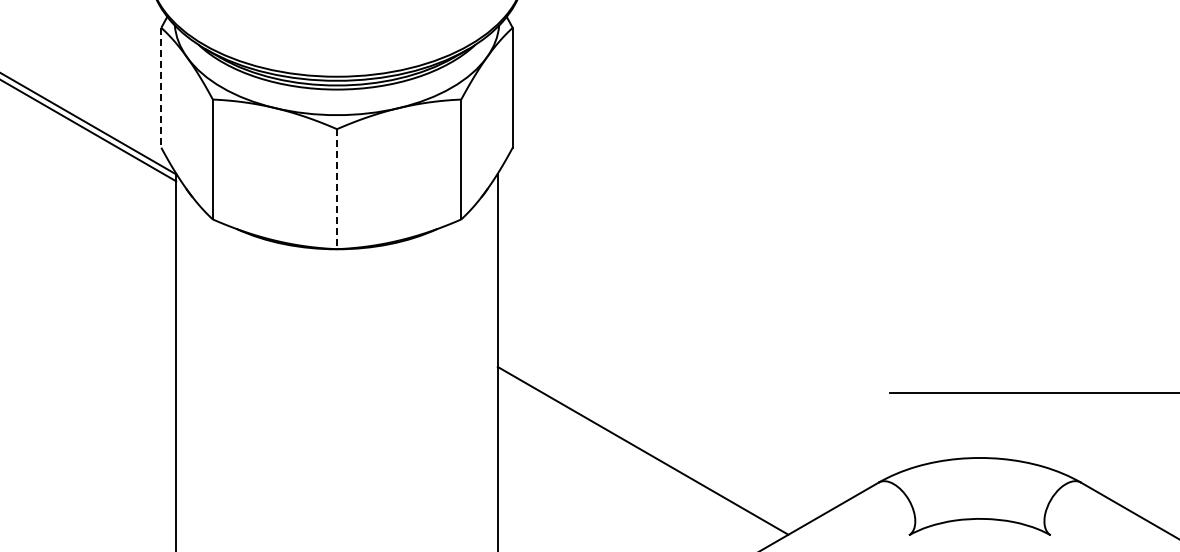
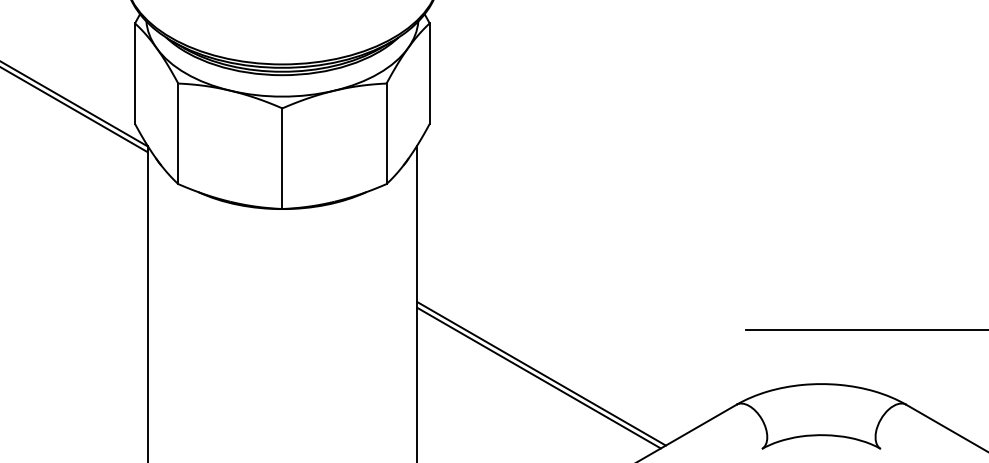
line: (161, 87) -> (135, 73), dashed -> solid
line: (337, 189) -> (282, 158), dashed -> solid
line: (645, 445) -> (541, 373), added

